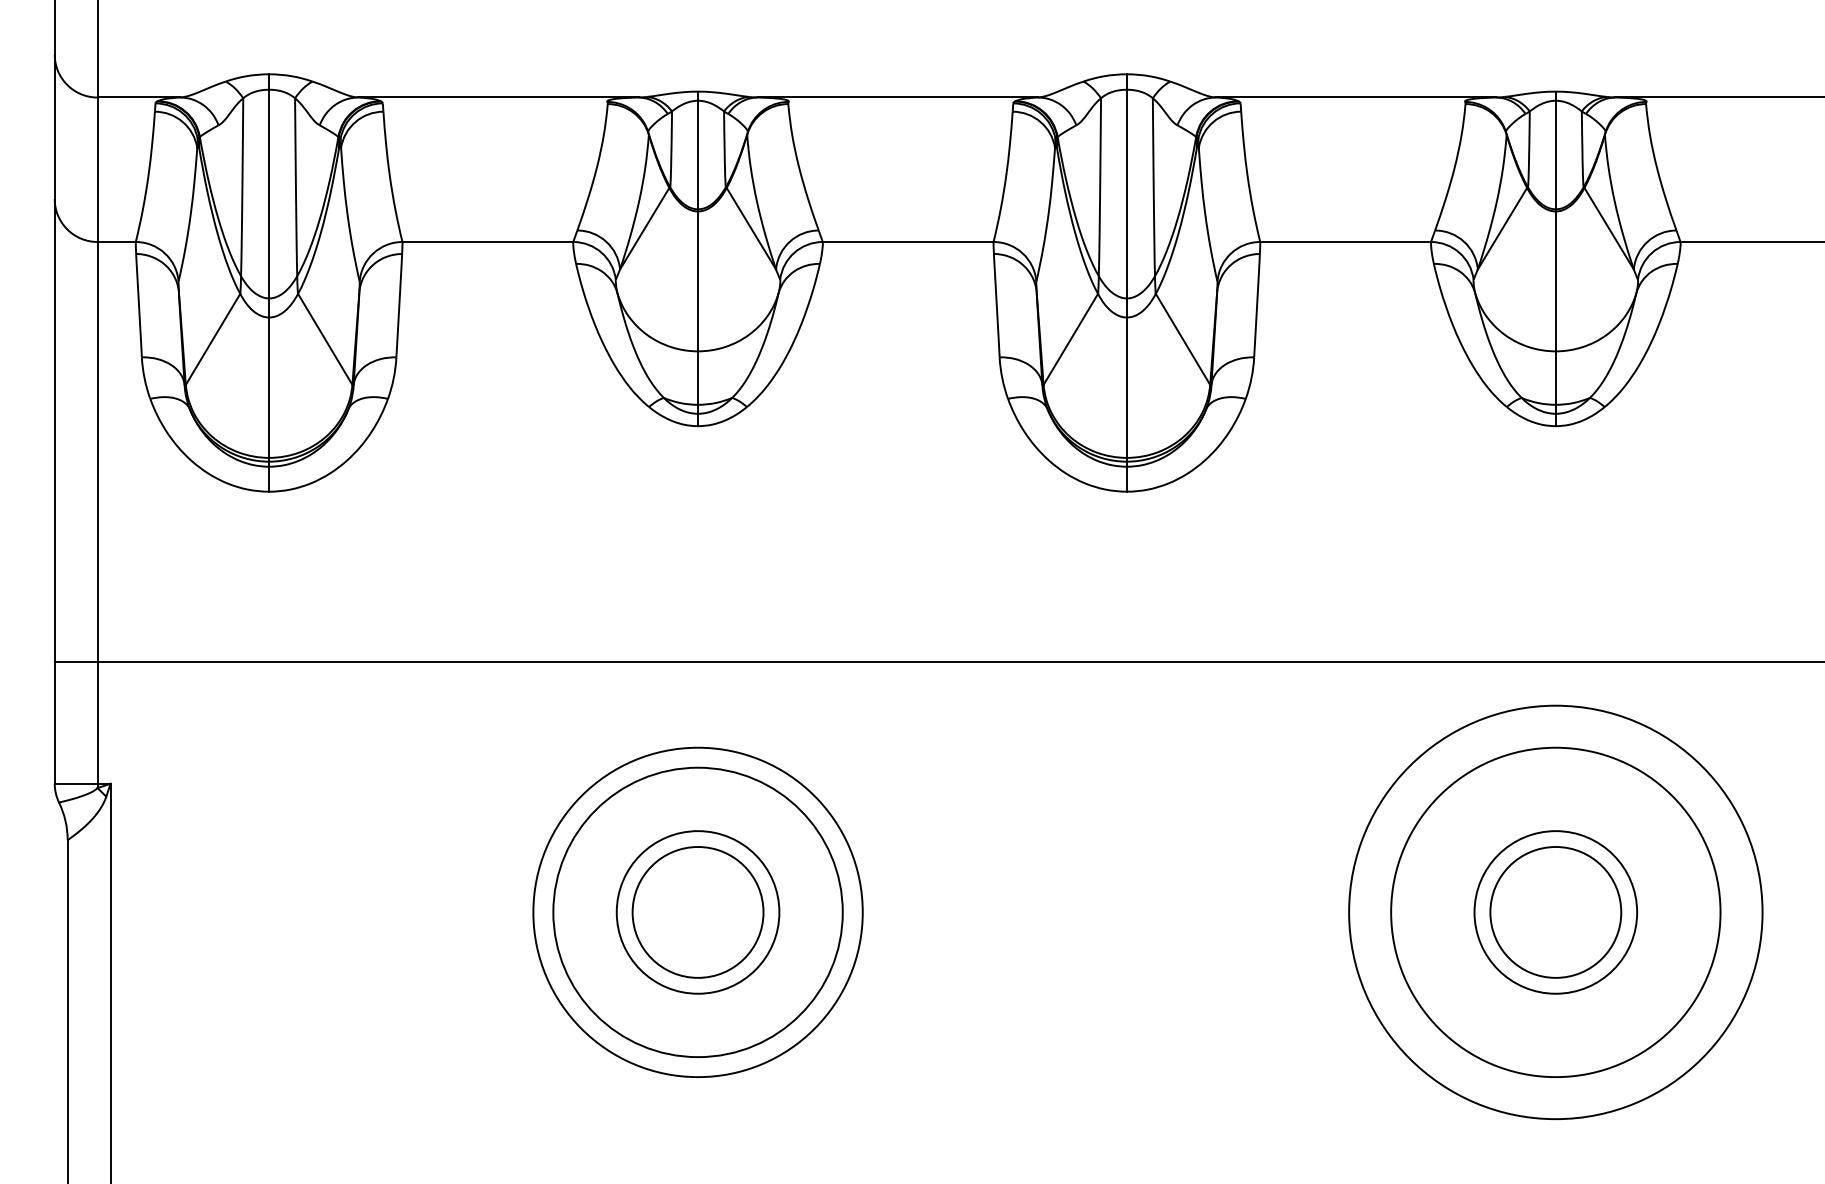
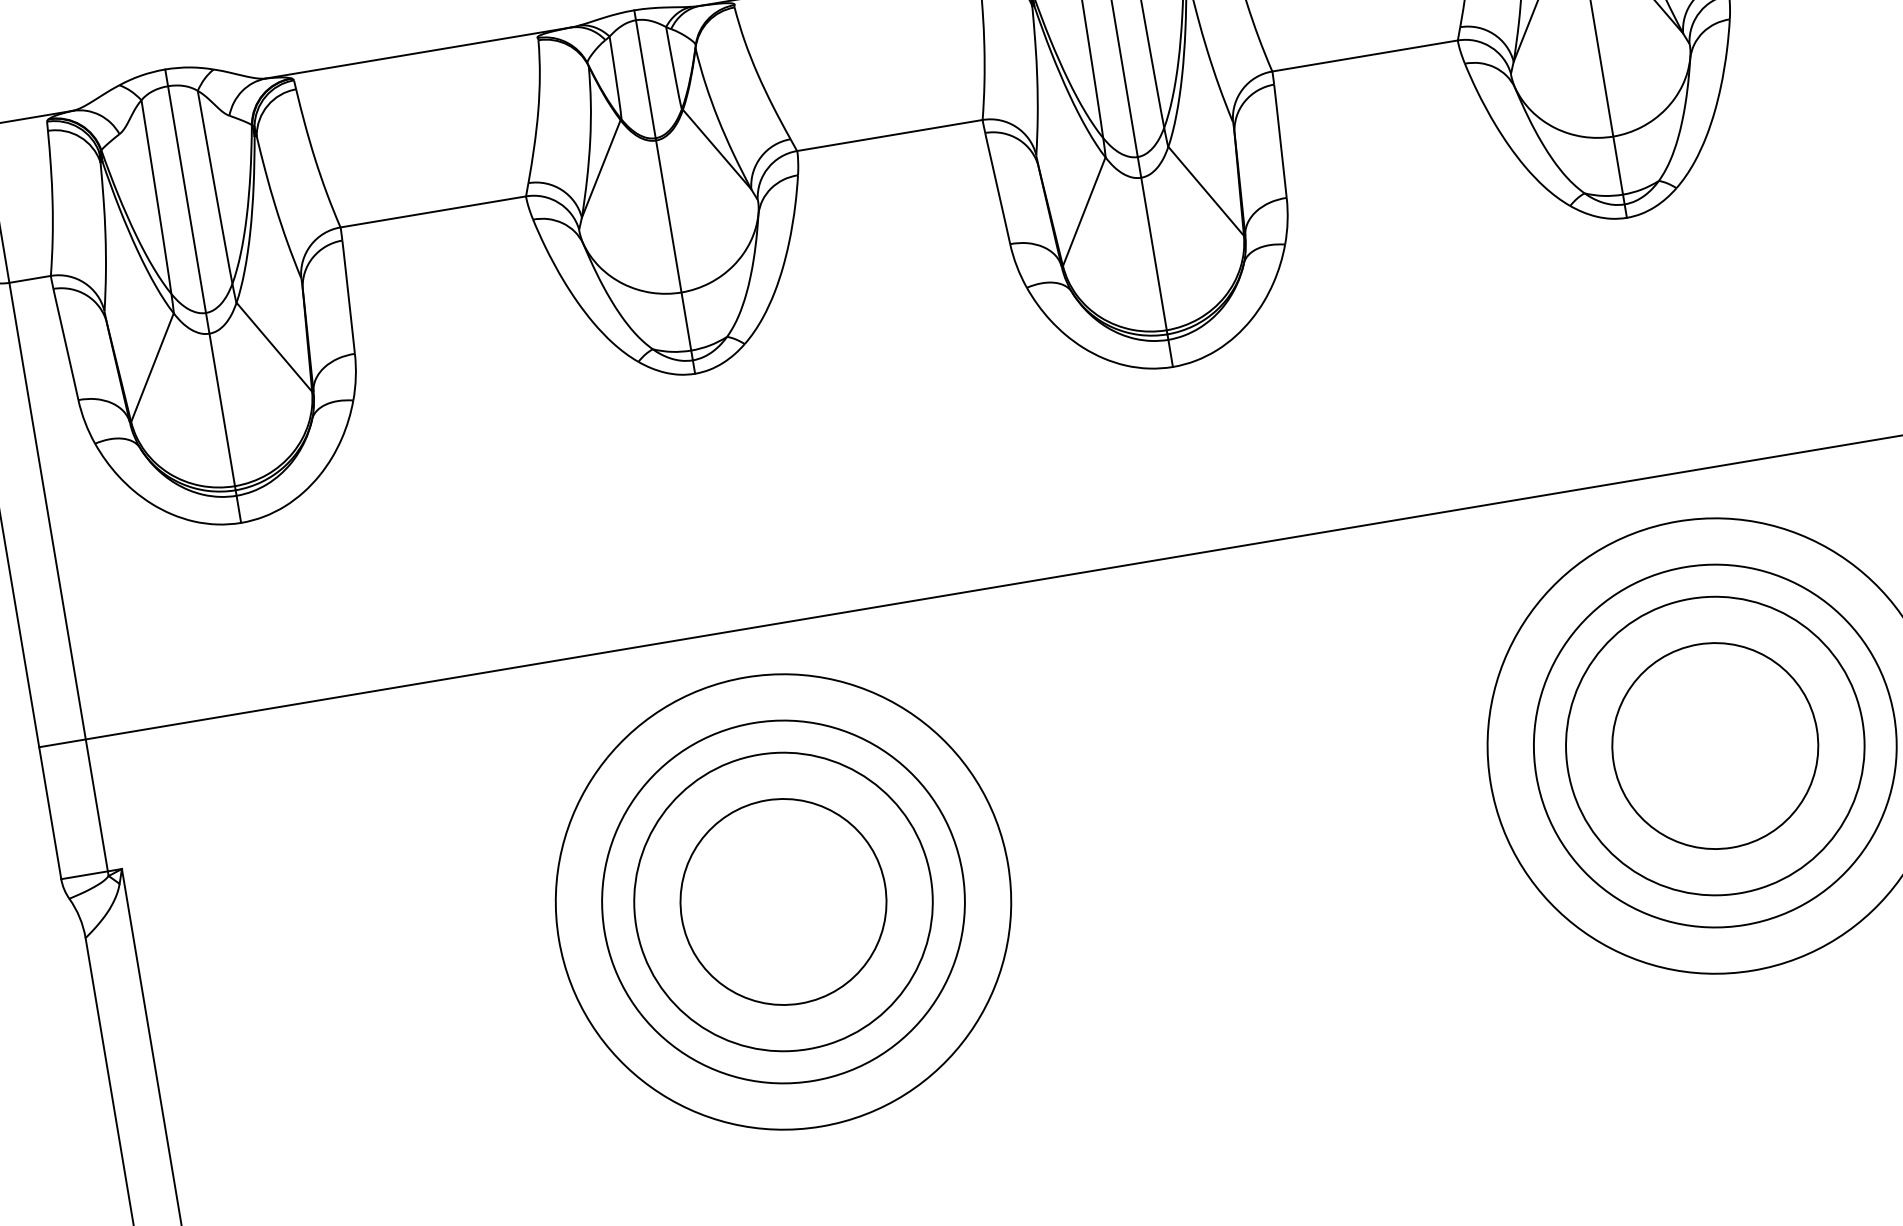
circle: (697, 911) -> (782, 901), size x1.43
circle: (697, 911) -> (782, 901), size x1.67
circle: (1555, 911) -> (1714, 745), size x1.43
circle: (1555, 911) -> (1714, 745), size x1.67
circle: (697, 912) -> (782, 902), size x1.43

